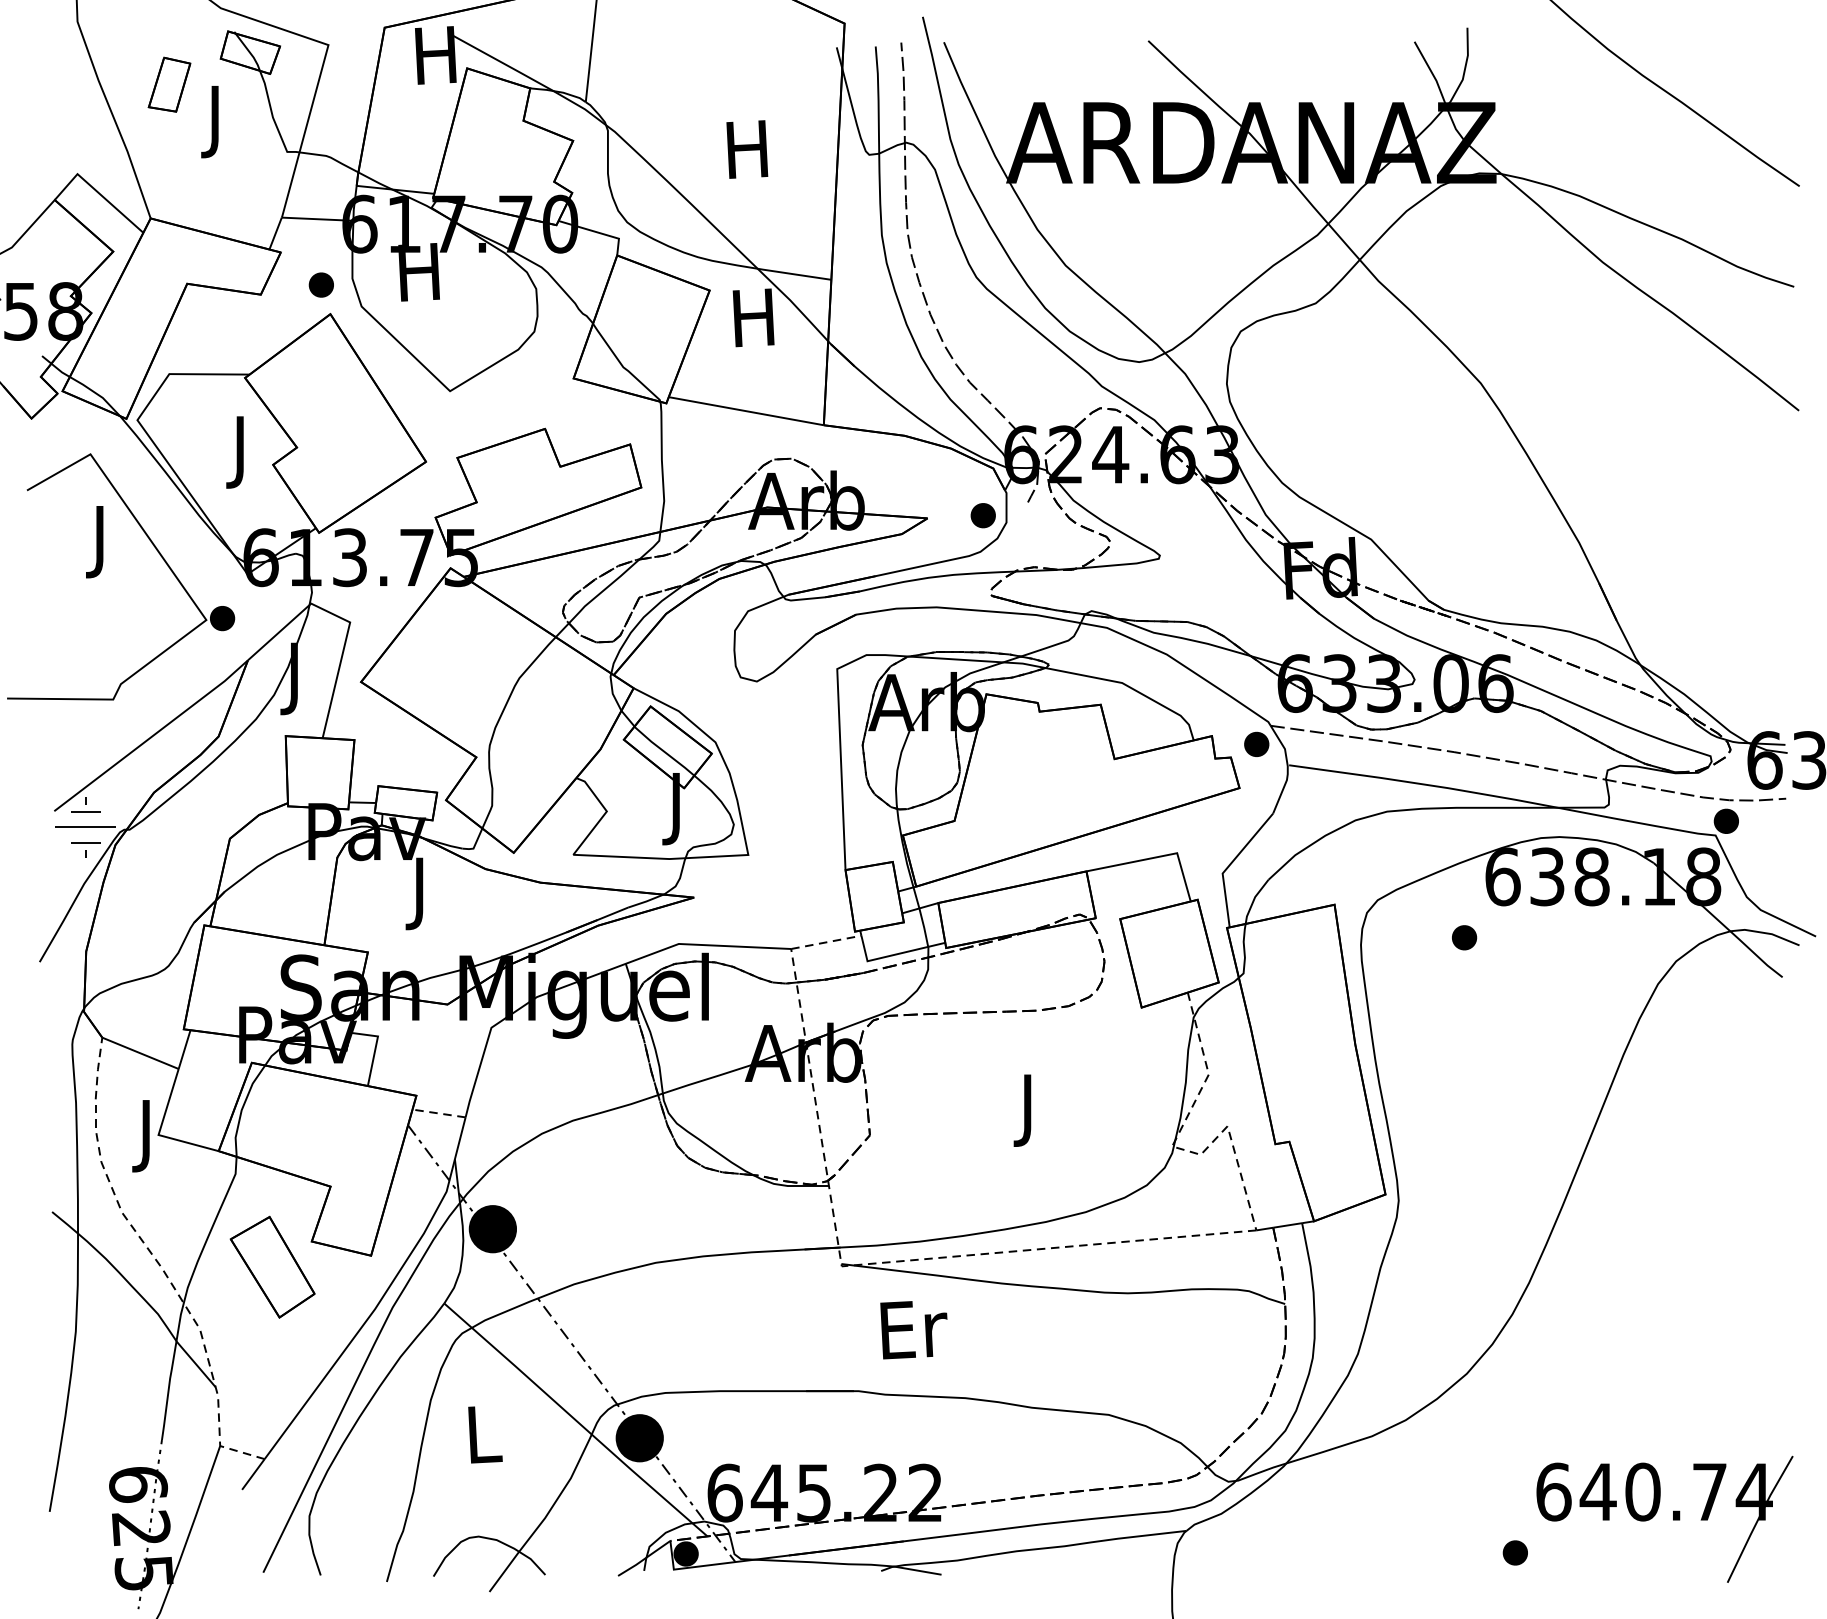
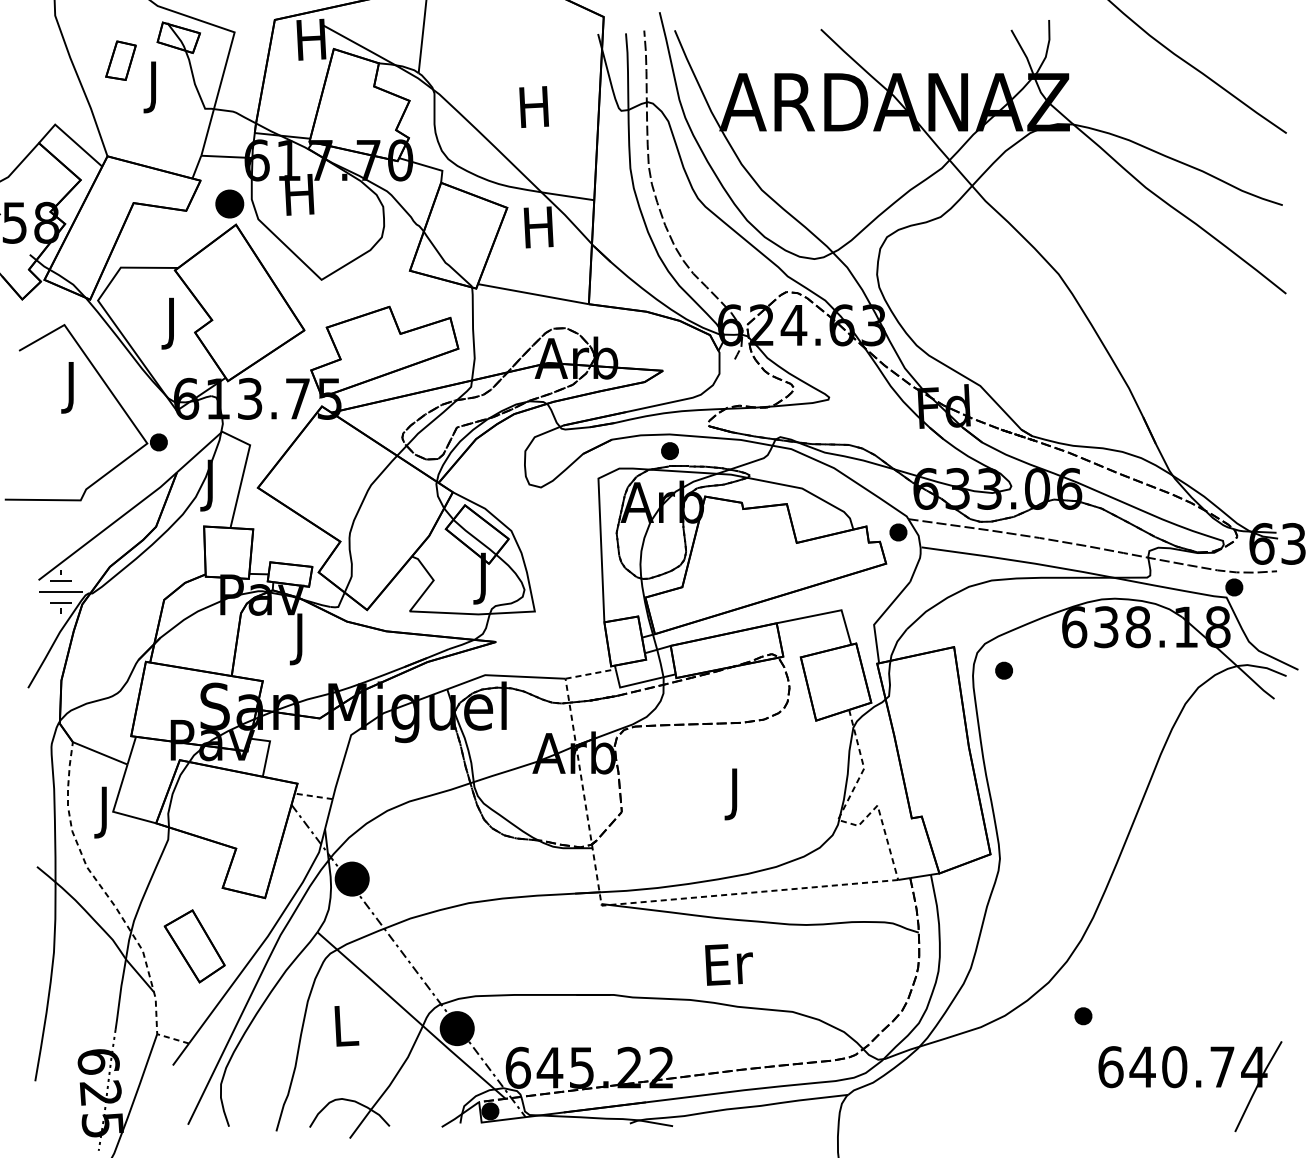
part: (320, 284) -> (228, 203), size x1.6
part: (982, 515) -> (669, 450), moved
part: (1464, 937) -> (1004, 670), moved
part: (272, 1266) -> (194, 945), moved
text: (913, 1330) -> (728, 965), moved
part: (1514, 1552) -> (1082, 1015), moved

